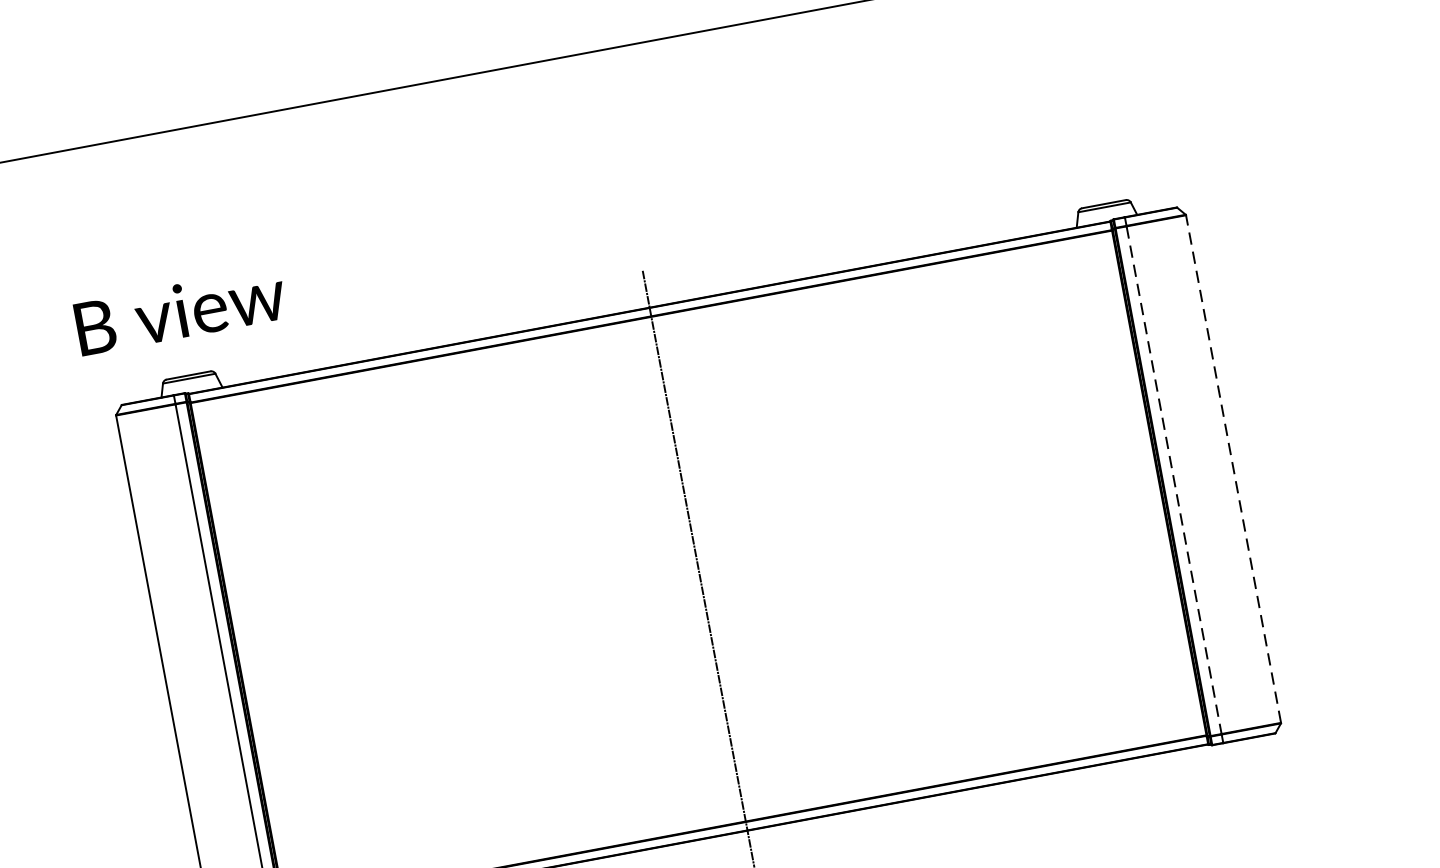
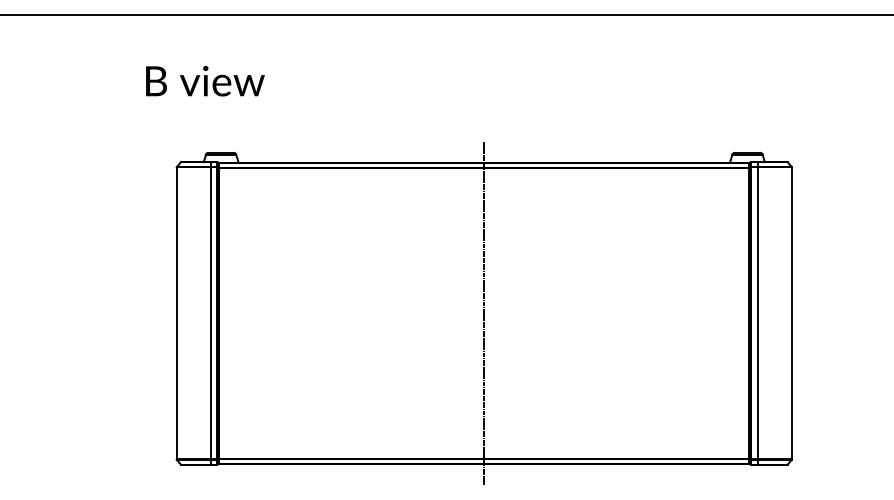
text: (180, 309) -> (205, 80), moved
line: (1232, 469) -> (791, 313), dashed -> solid
line: (1173, 480) -> (757, 313), dashed -> solid

